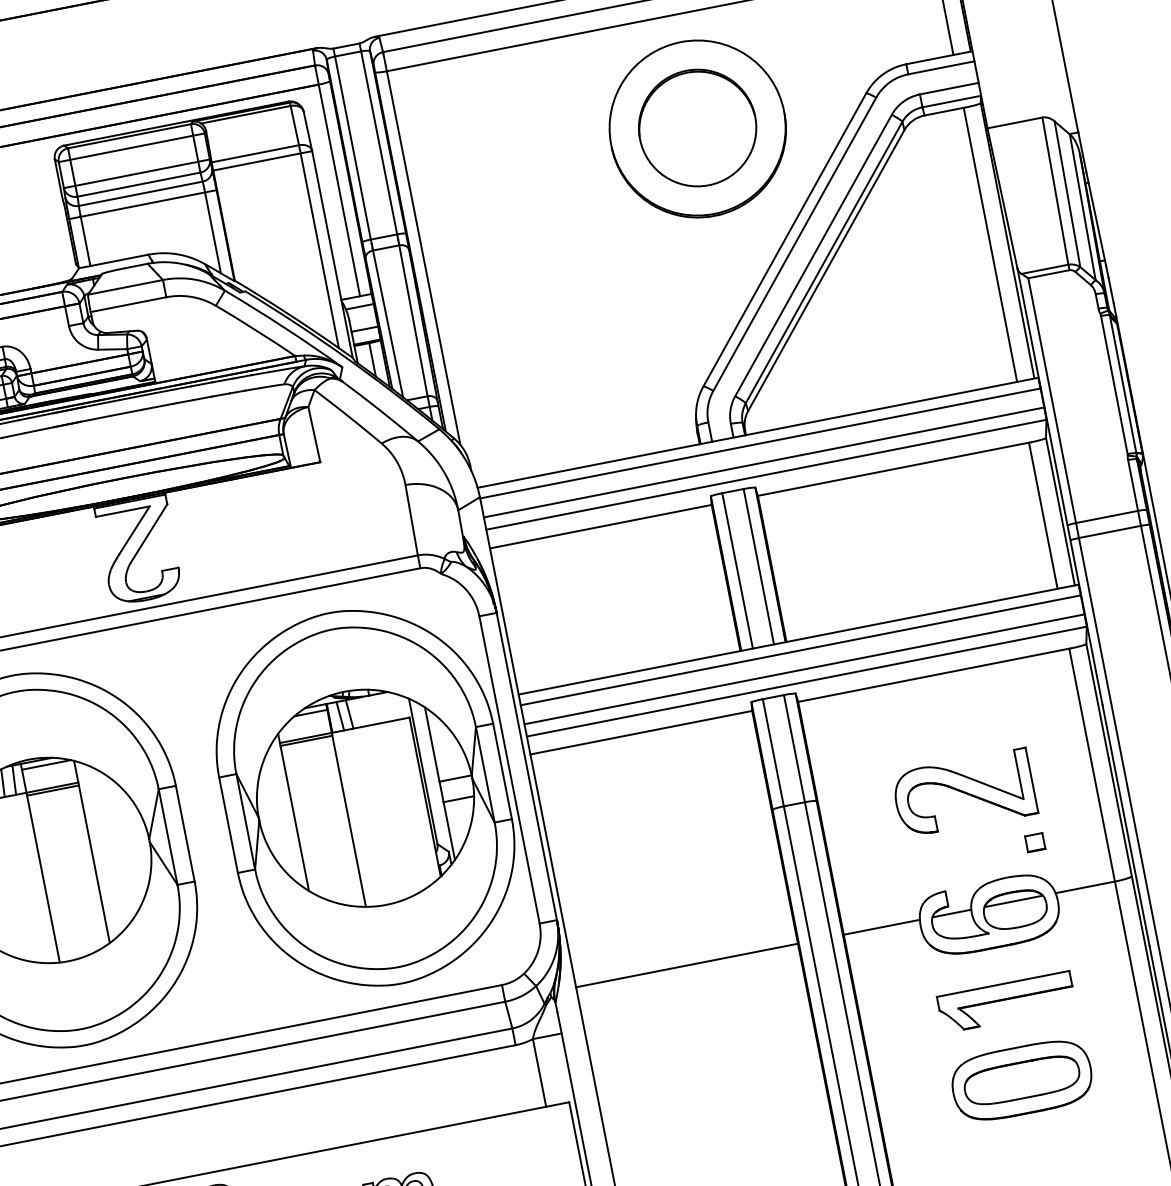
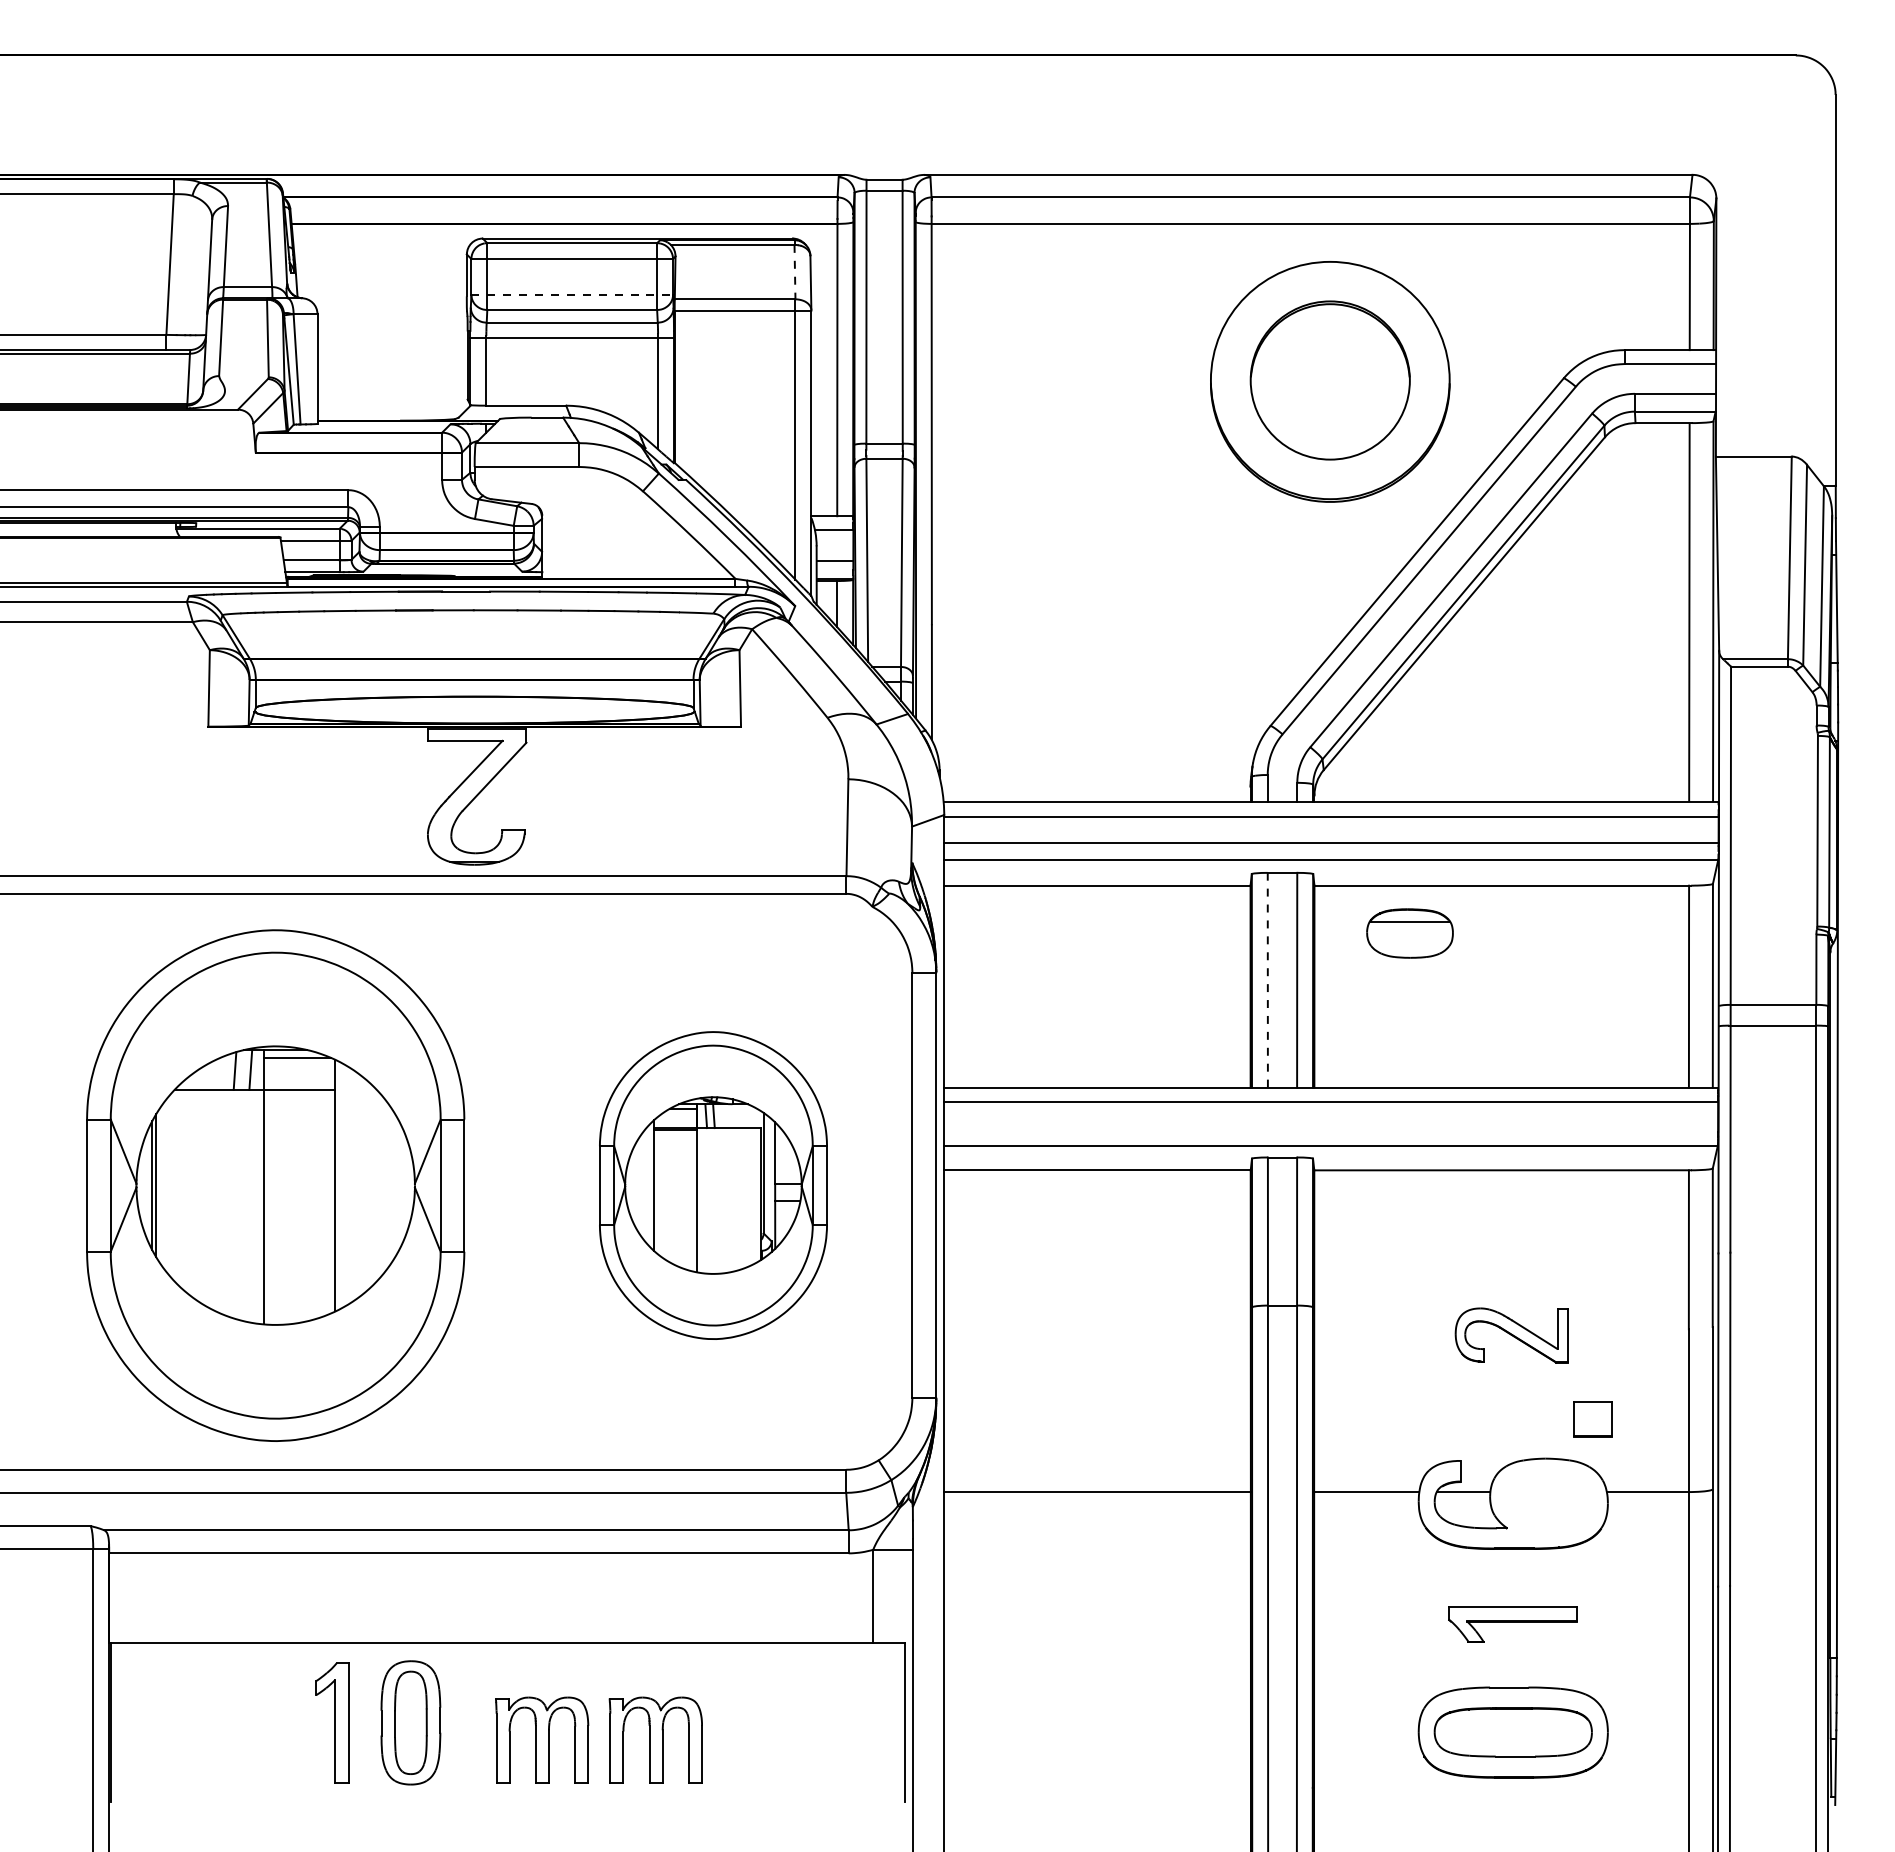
line: (295, 125) -> (795, 272), solid -> dashed
line: (137, 174) -> (572, 295), solid -> dashed
line: (737, 570) -> (1267, 979), solid -> dashed
line: (804, 669) -> (1331, 1128), removed
line: (52, 790) -> (299, 1093), removed
part: (964, 793) -> (1511, 1335), size x0.6
part: (365, 798) -> (713, 1185), size x0.6
part: (1034, 842) -> (1592, 1419), size x1.6
part: (1014, 909) -> (1409, 933), moved
part: (1006, 1002) -> (1512, 1624), size x0.7

